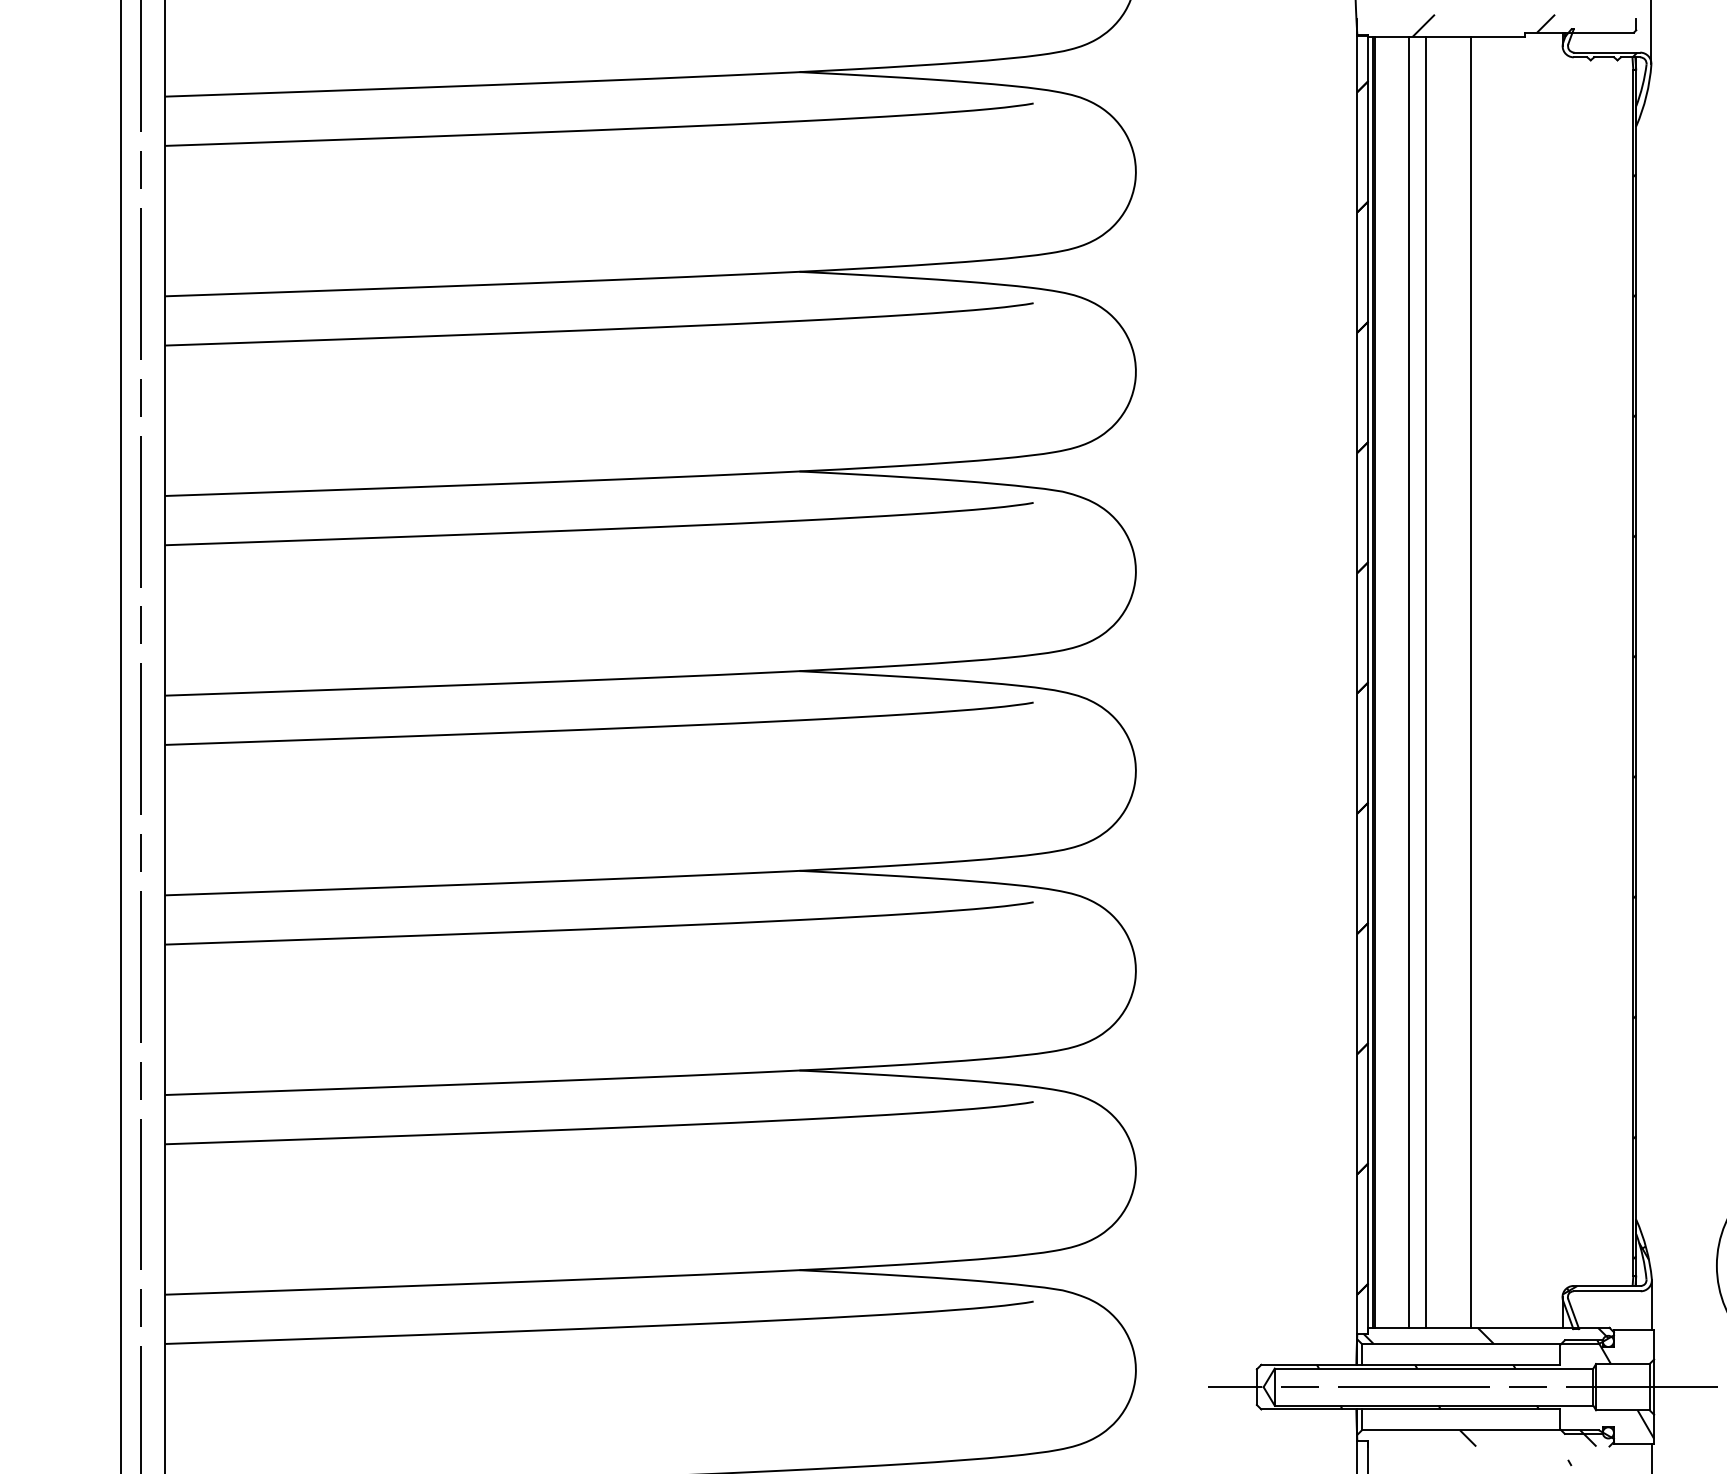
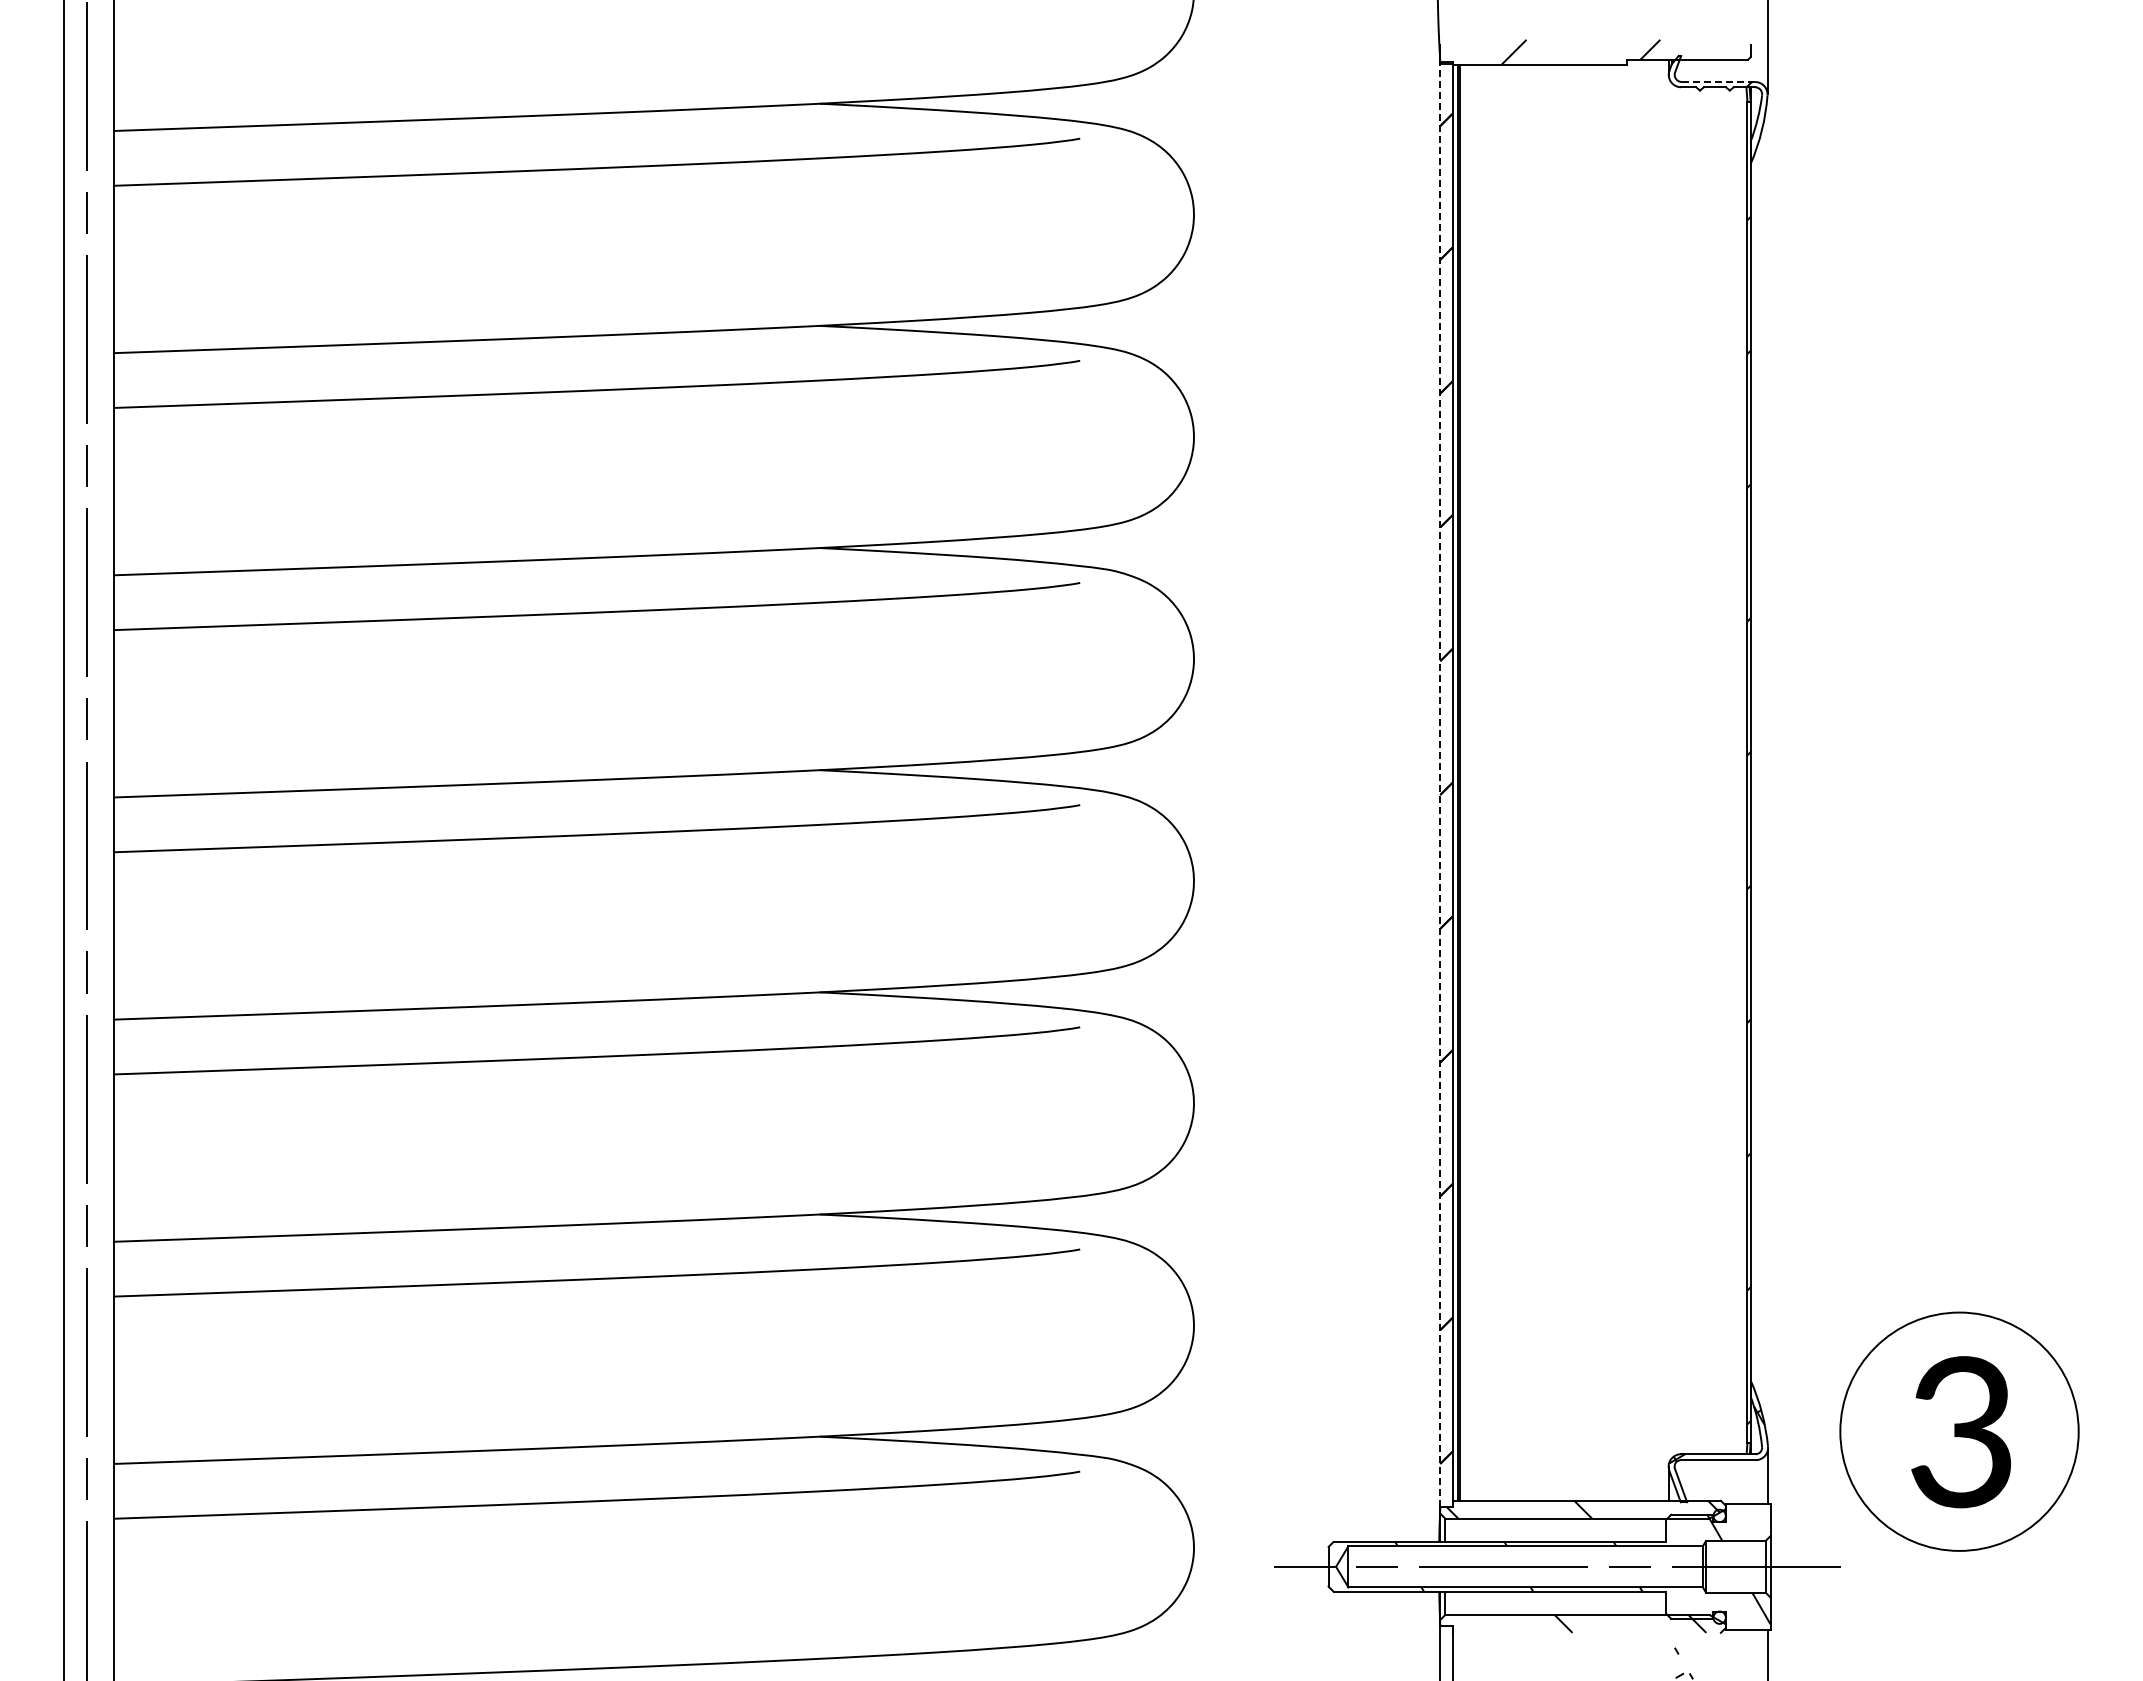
line: (1607, 53) -> (1718, 82), solid -> dashed
line: (1408, 682) -> (1497, 782), removed
line: (1426, 682) -> (1517, 782), removed
line: (1470, 682) -> (1566, 782), removed
line: (1357, 684) -> (1440, 784), solid -> dashed

